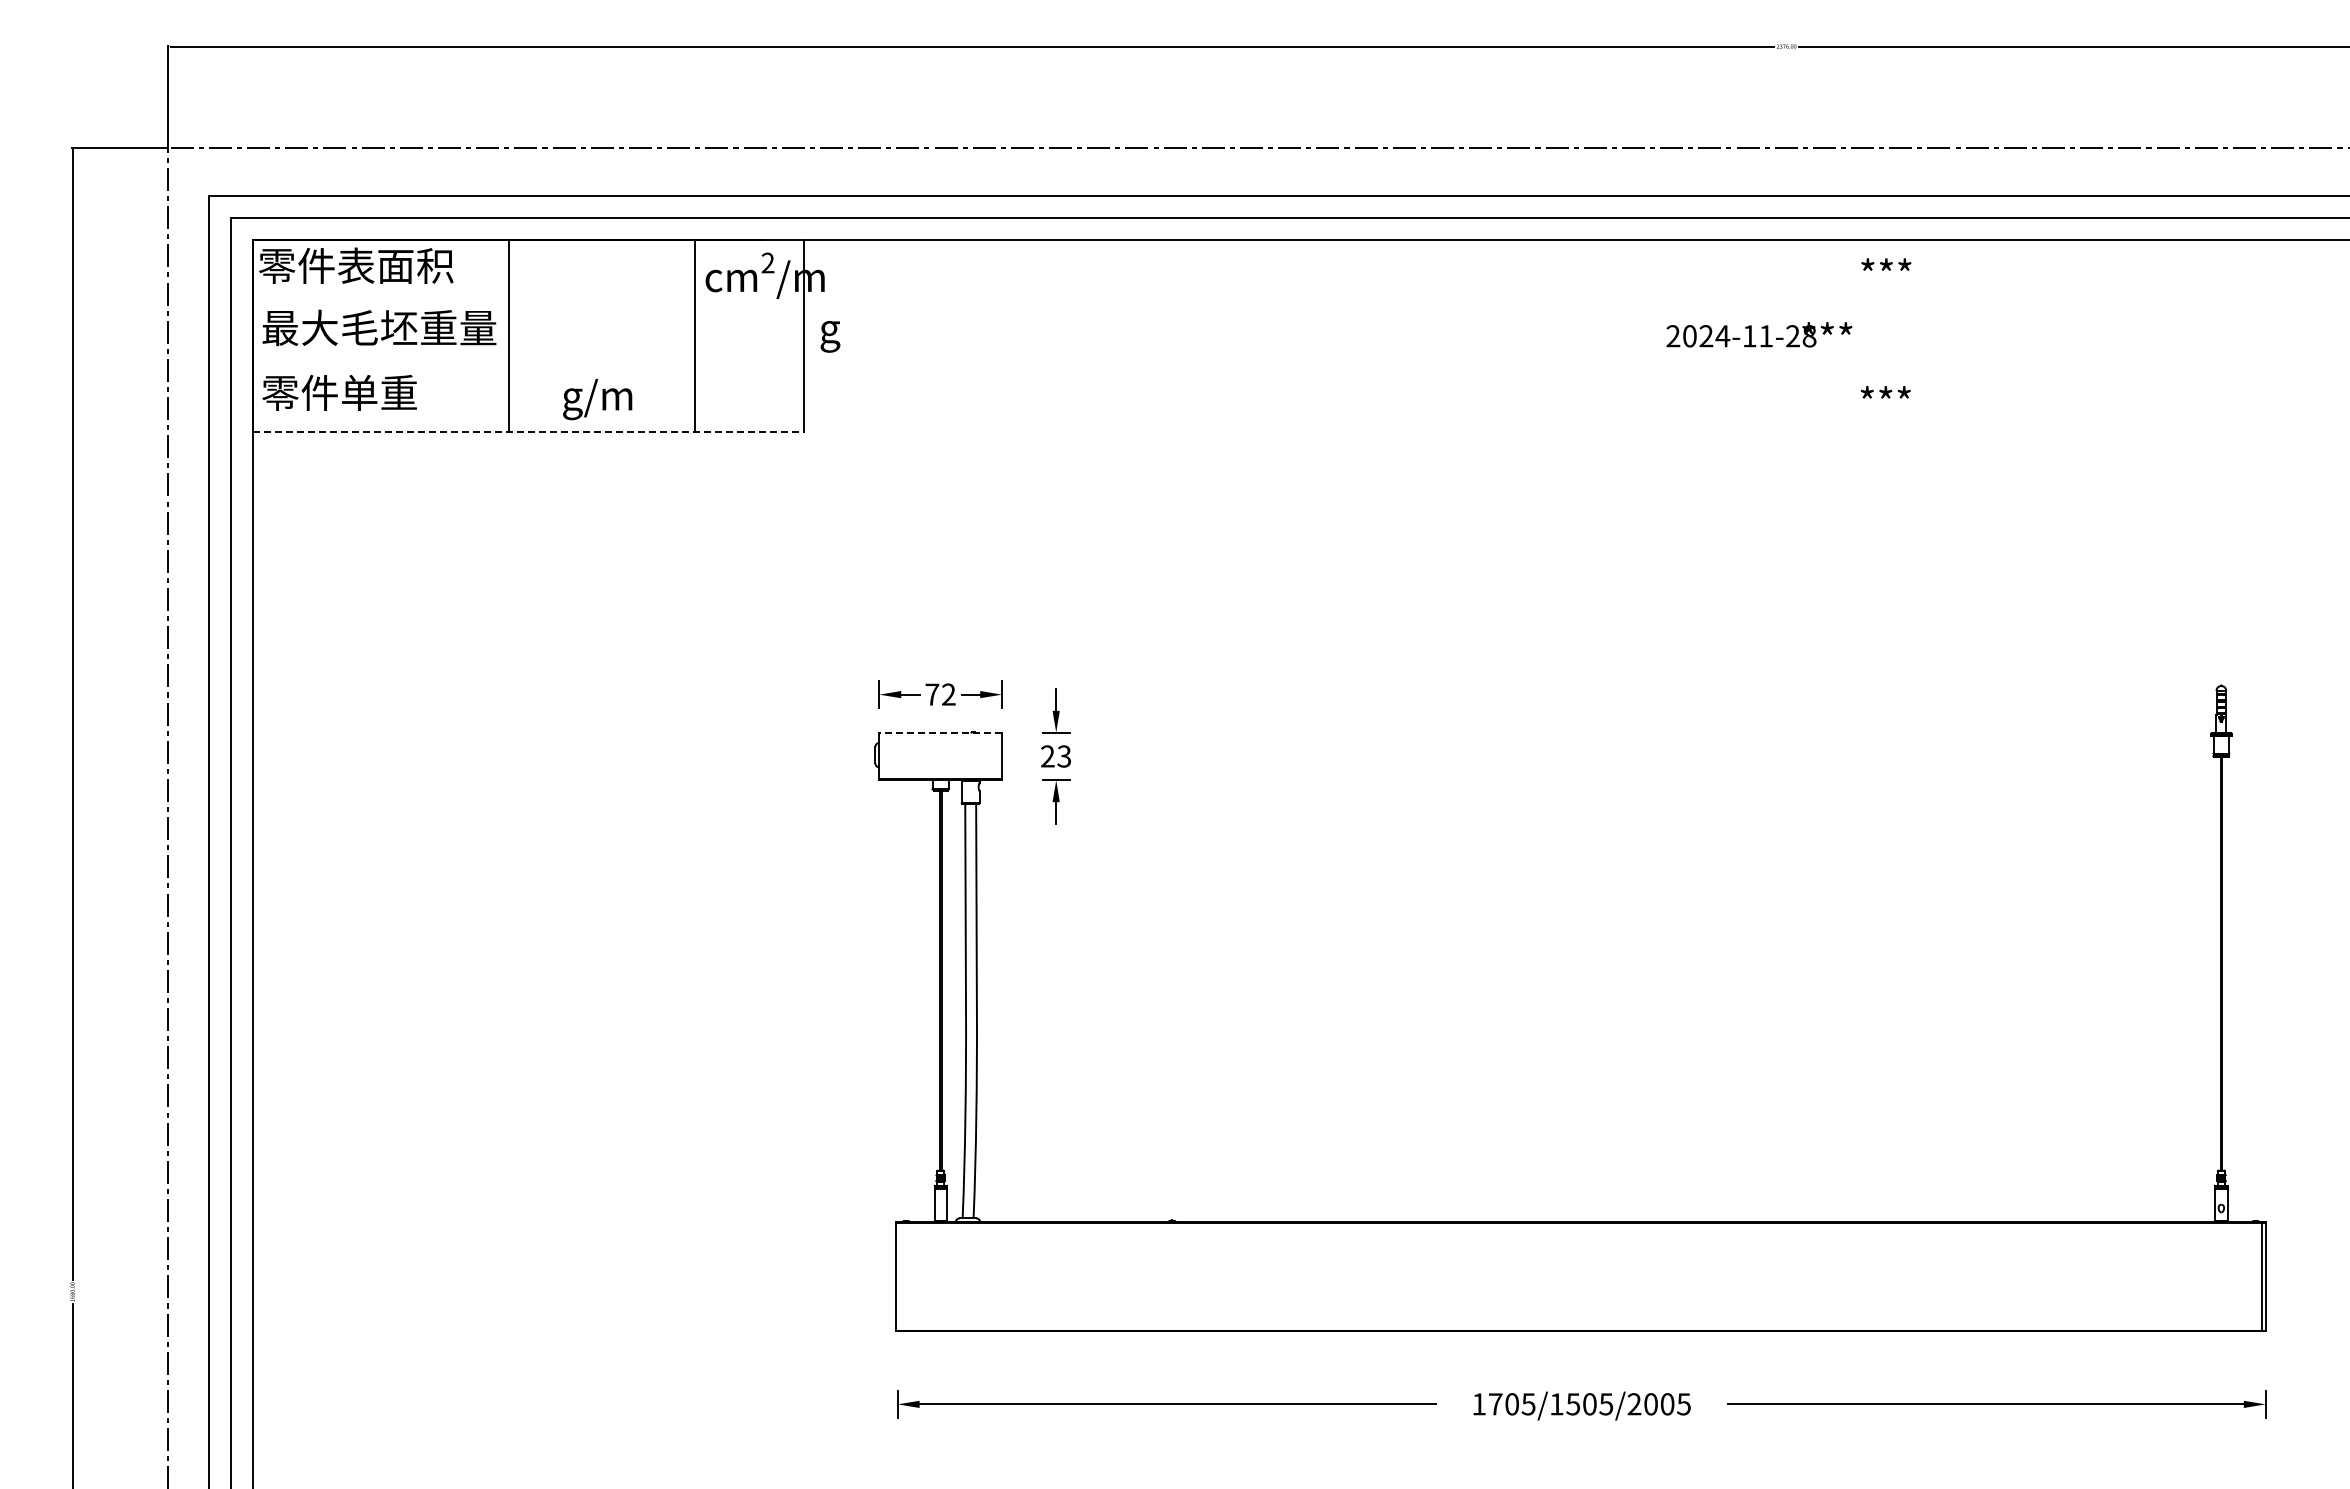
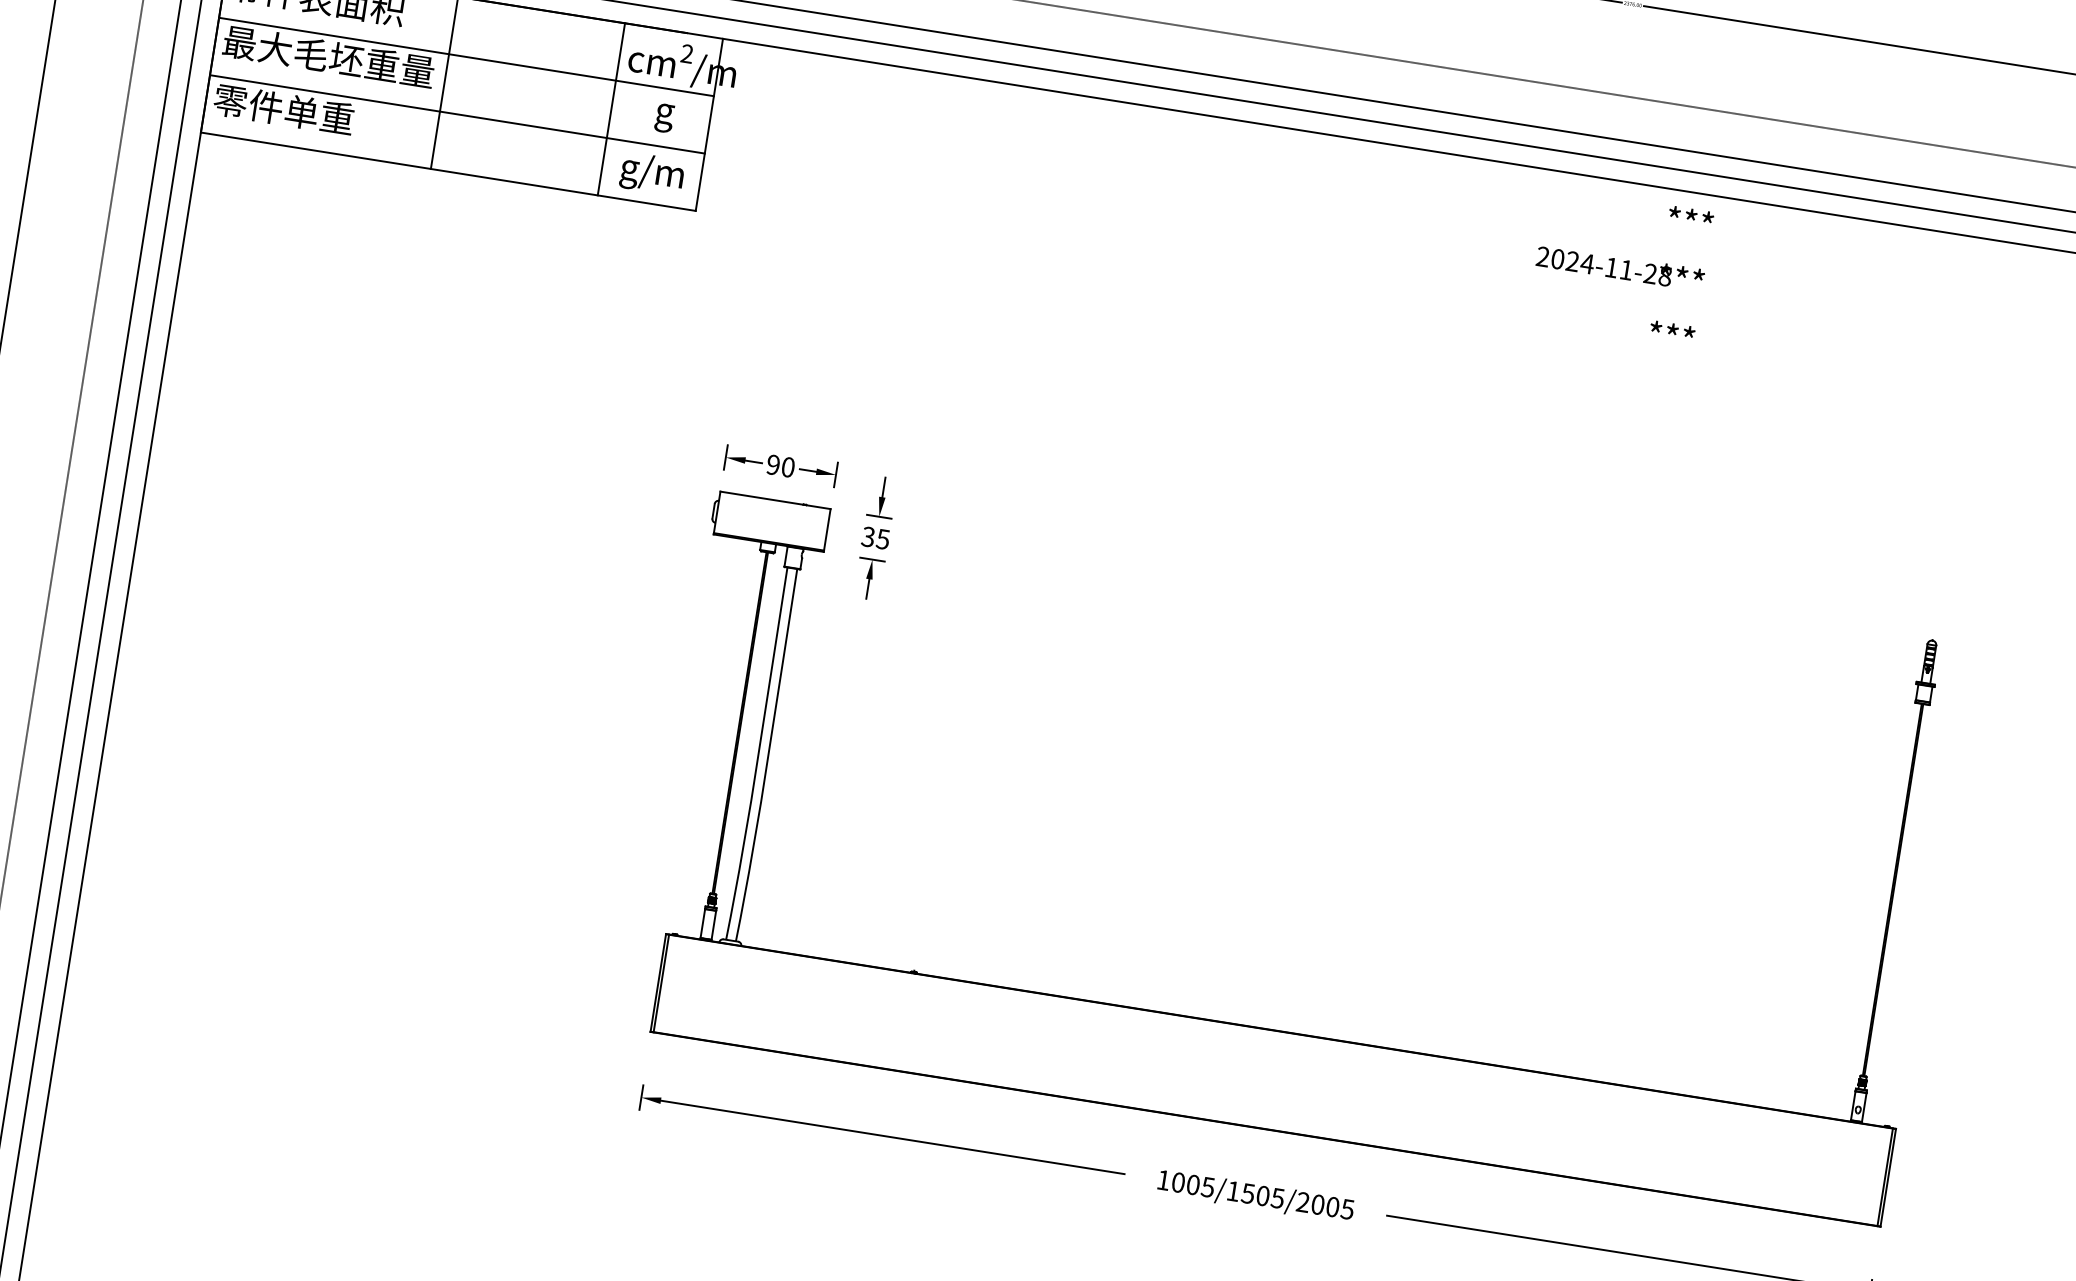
line: (528, 304) -> (466, 57), added
text: (1759, 334) -> (1620, 267), moved
text: (830, 336) -> (664, 117), moved
line: (528, 368) -> (457, 114), added
text: (597, 399) -> (652, 174), moved
line: (529, 432) -> (448, 172), dashed -> solid
text: (940, 694) -> (780, 466), 72 -> 90
line: (940, 732) -> (775, 500), dashed -> solid
text: (1055, 756) -> (875, 538), 23 -> 35
line: (899, 1276) -> (661, 983), added
text: (1495, 1404) -> (1178, 1182), 1705/1505/2005 -> 1005/1505/2005

